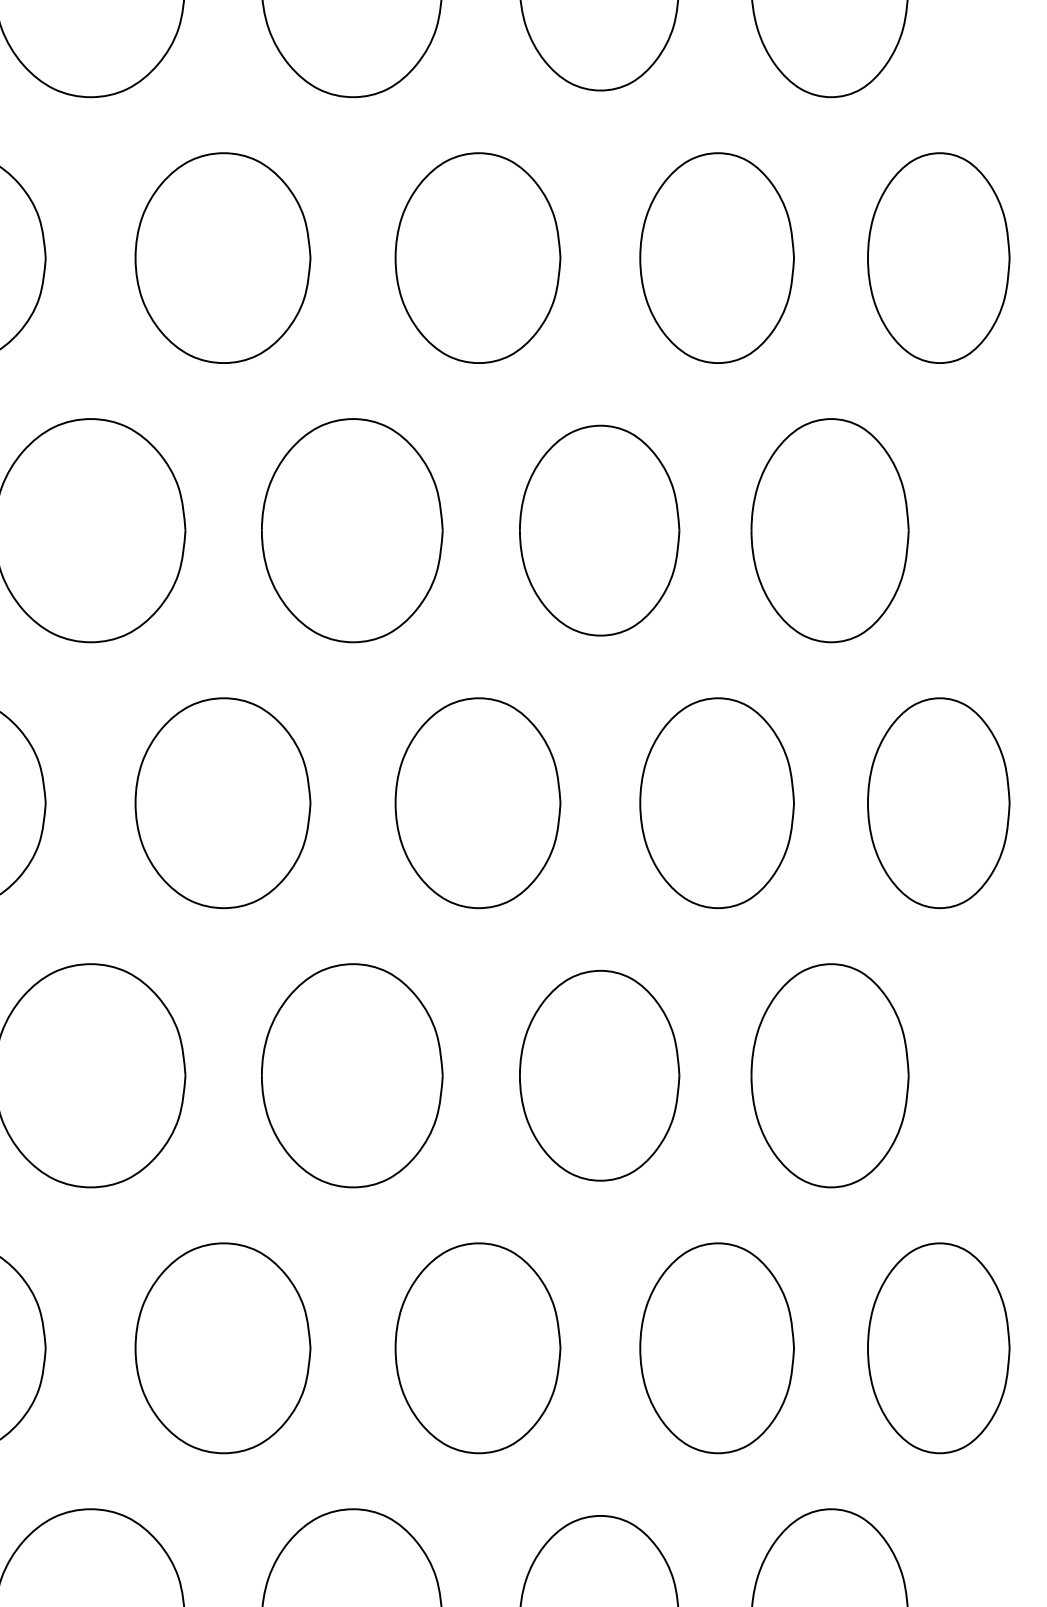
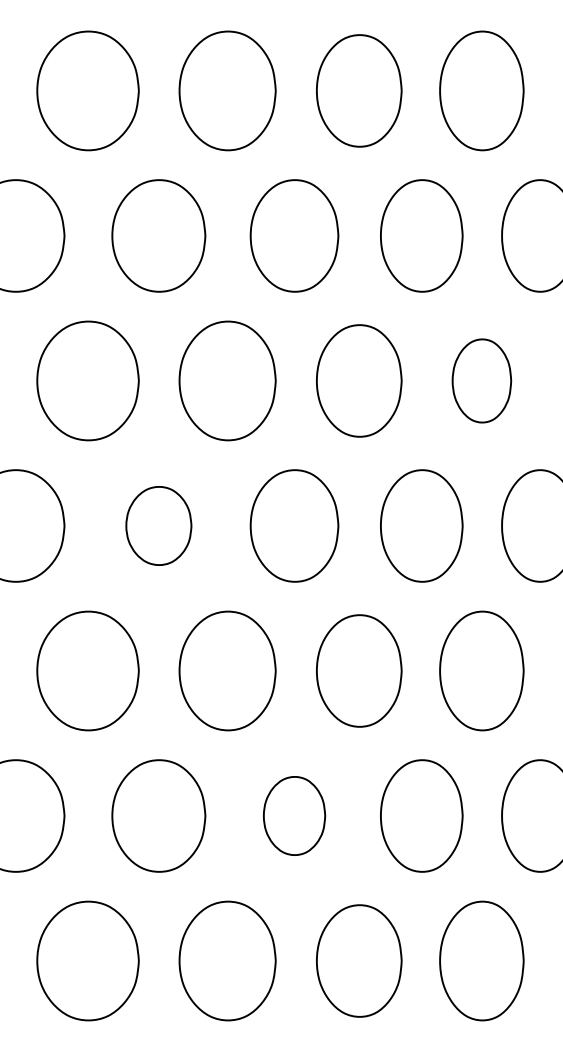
part: (829, 529) -> (481, 380), size x0.7
part: (222, 802) -> (158, 525), size x0.7
part: (477, 1347) -> (294, 815), size x0.7

